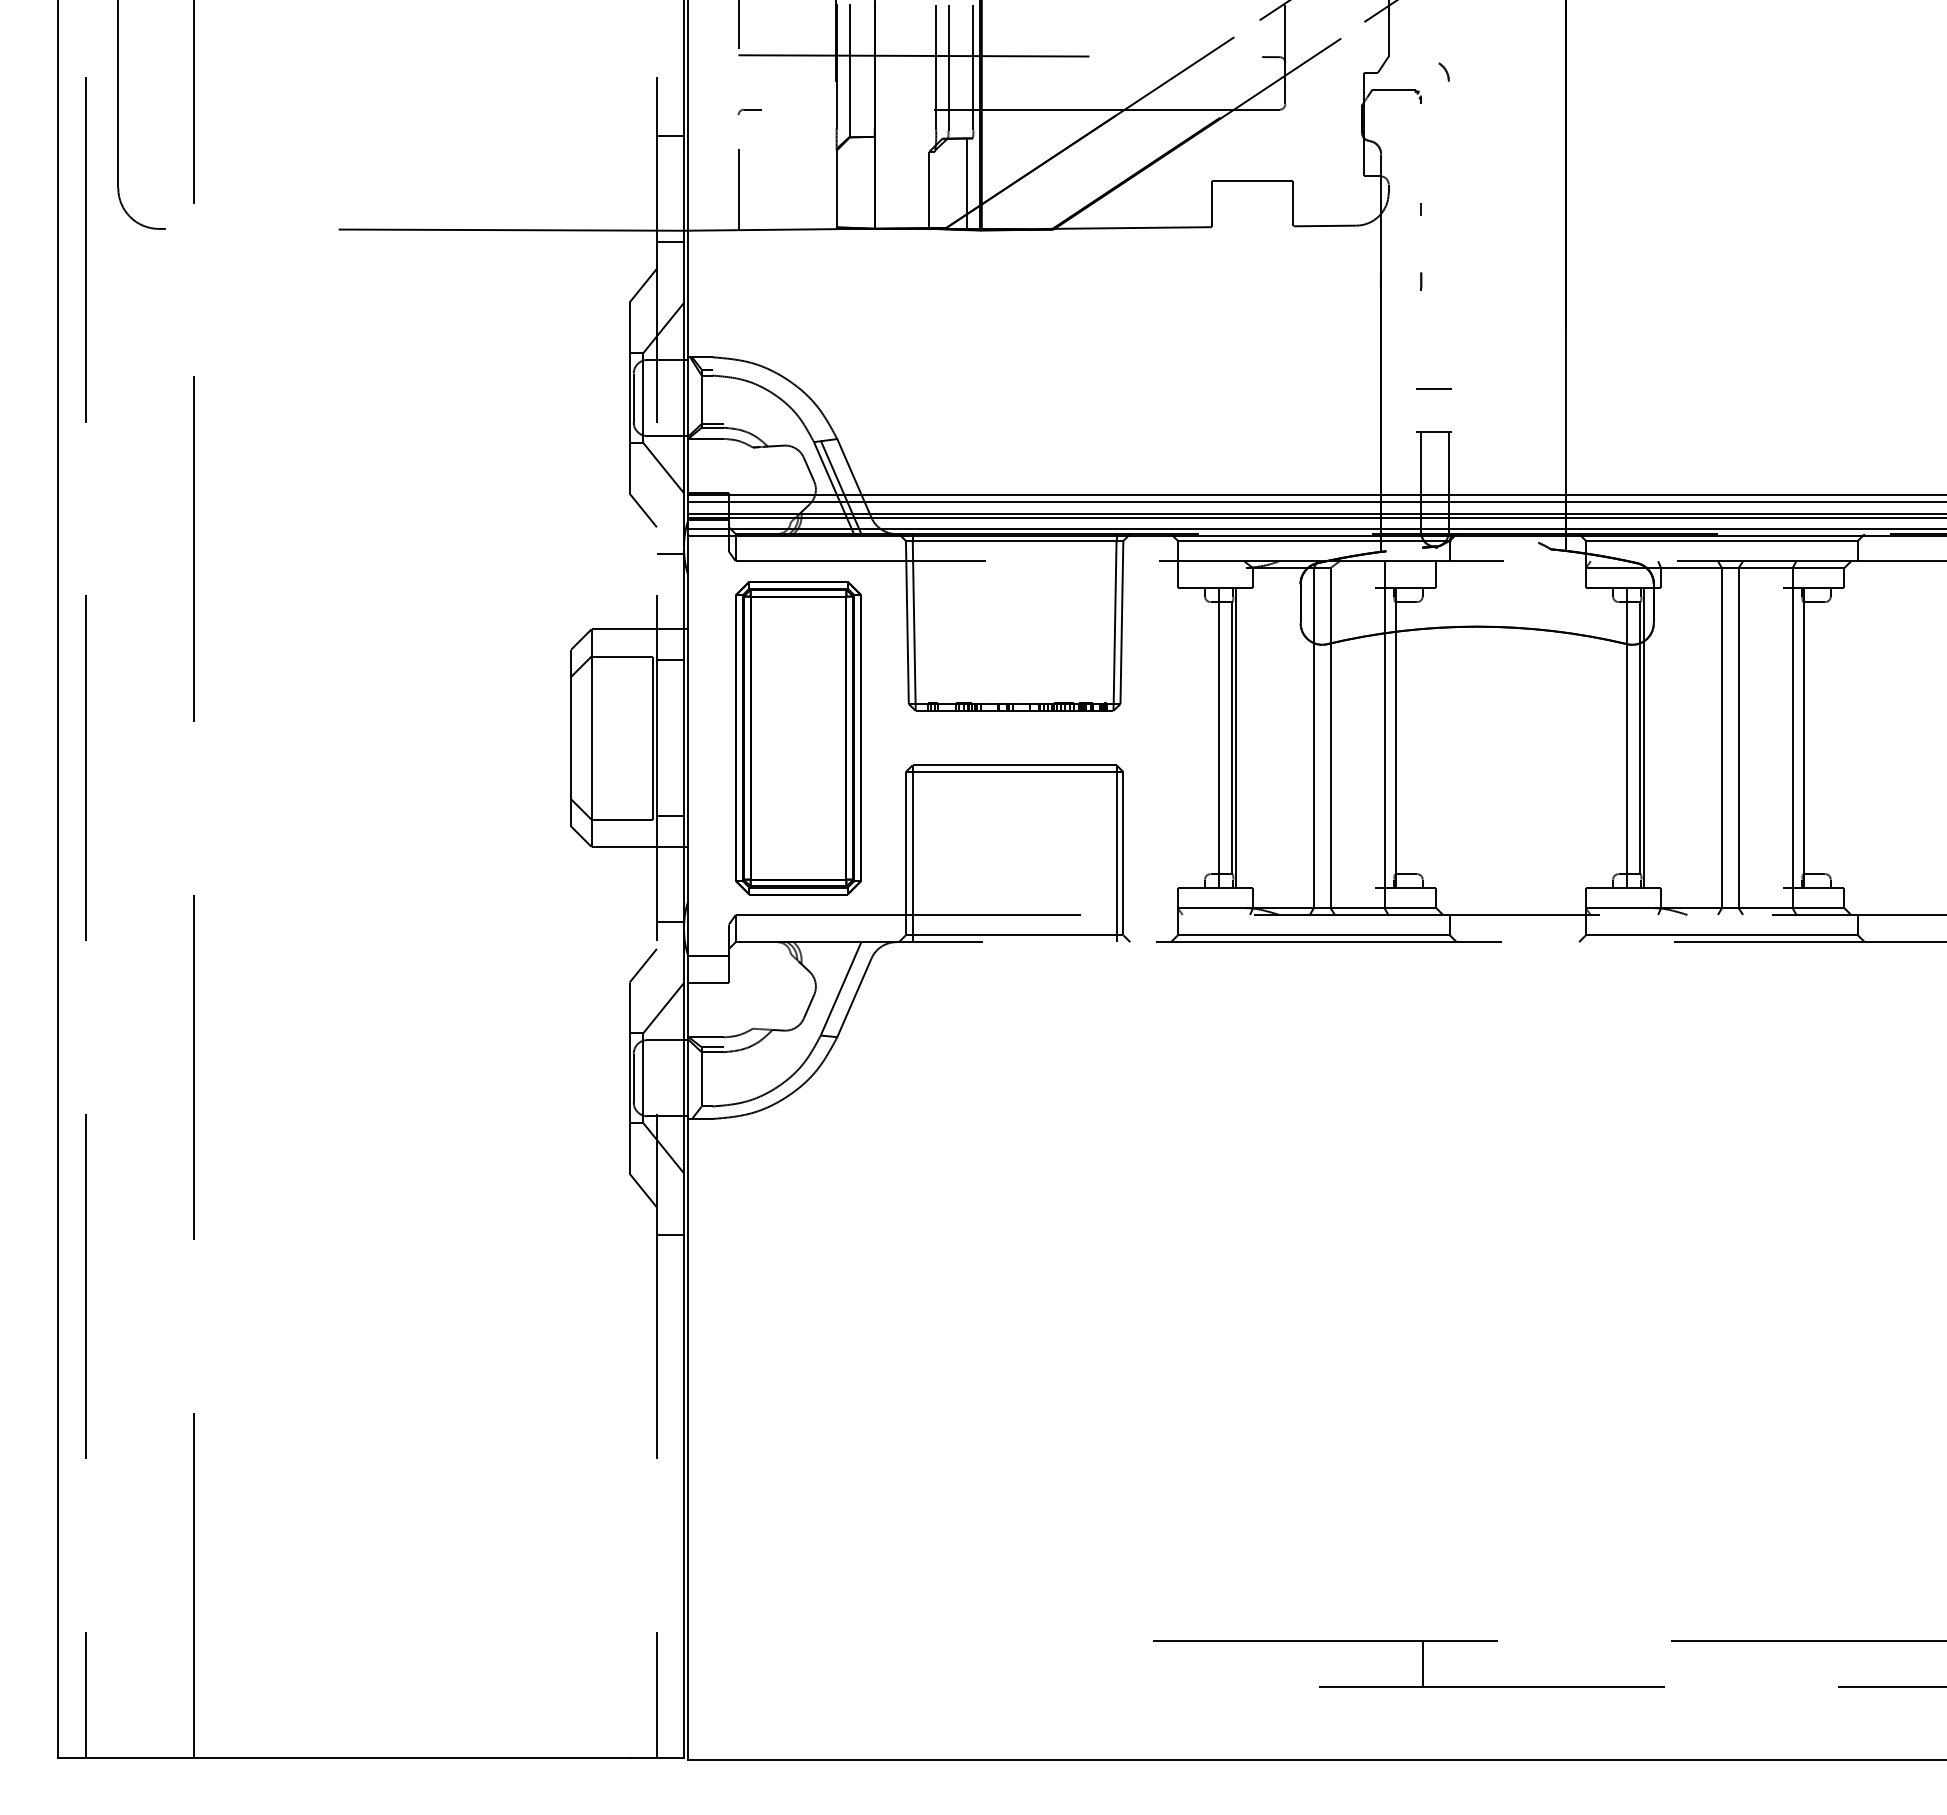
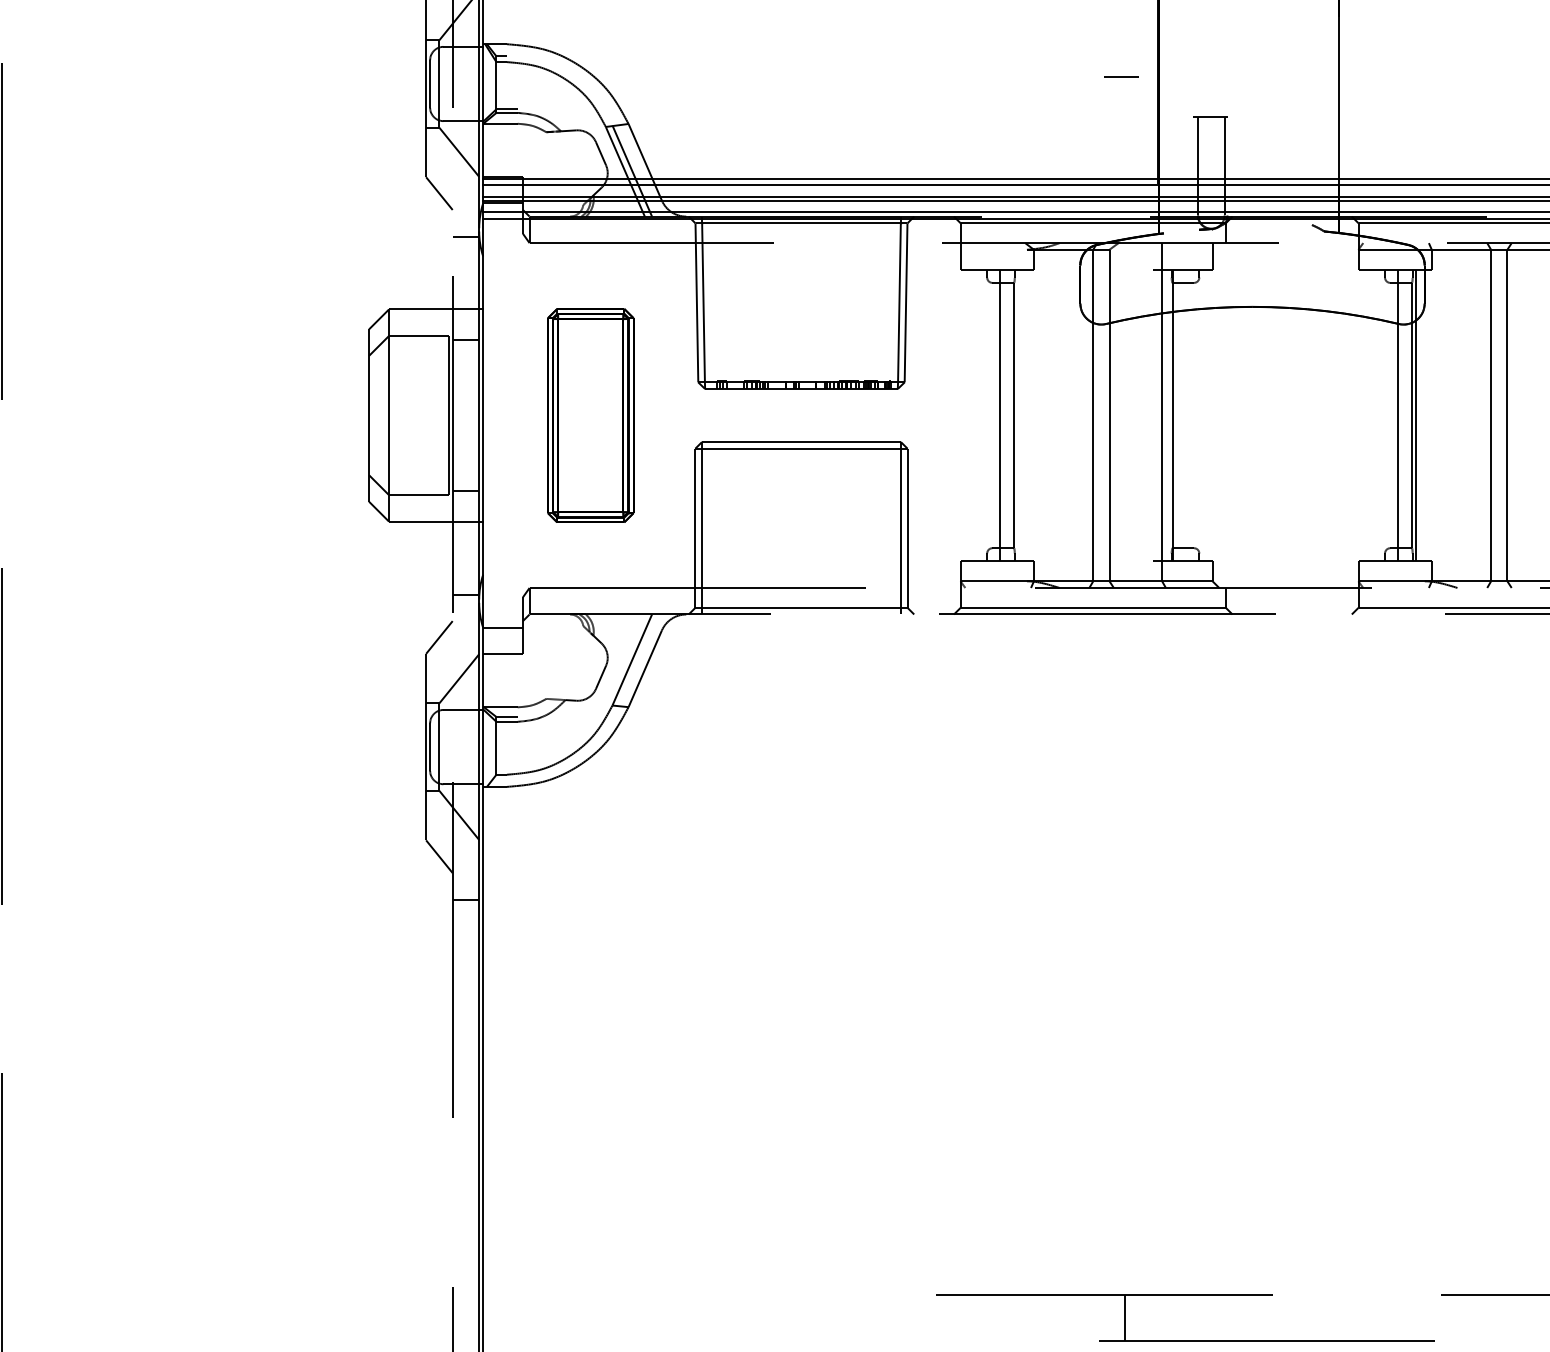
line: (1433, 388) -> (1121, 76), moved
line: (1236, 737) -> (1017, 414), removed
part: (798, 738) -> (590, 415), size x0.7
line: (1422, 1663) -> (1125, 1317), moved

